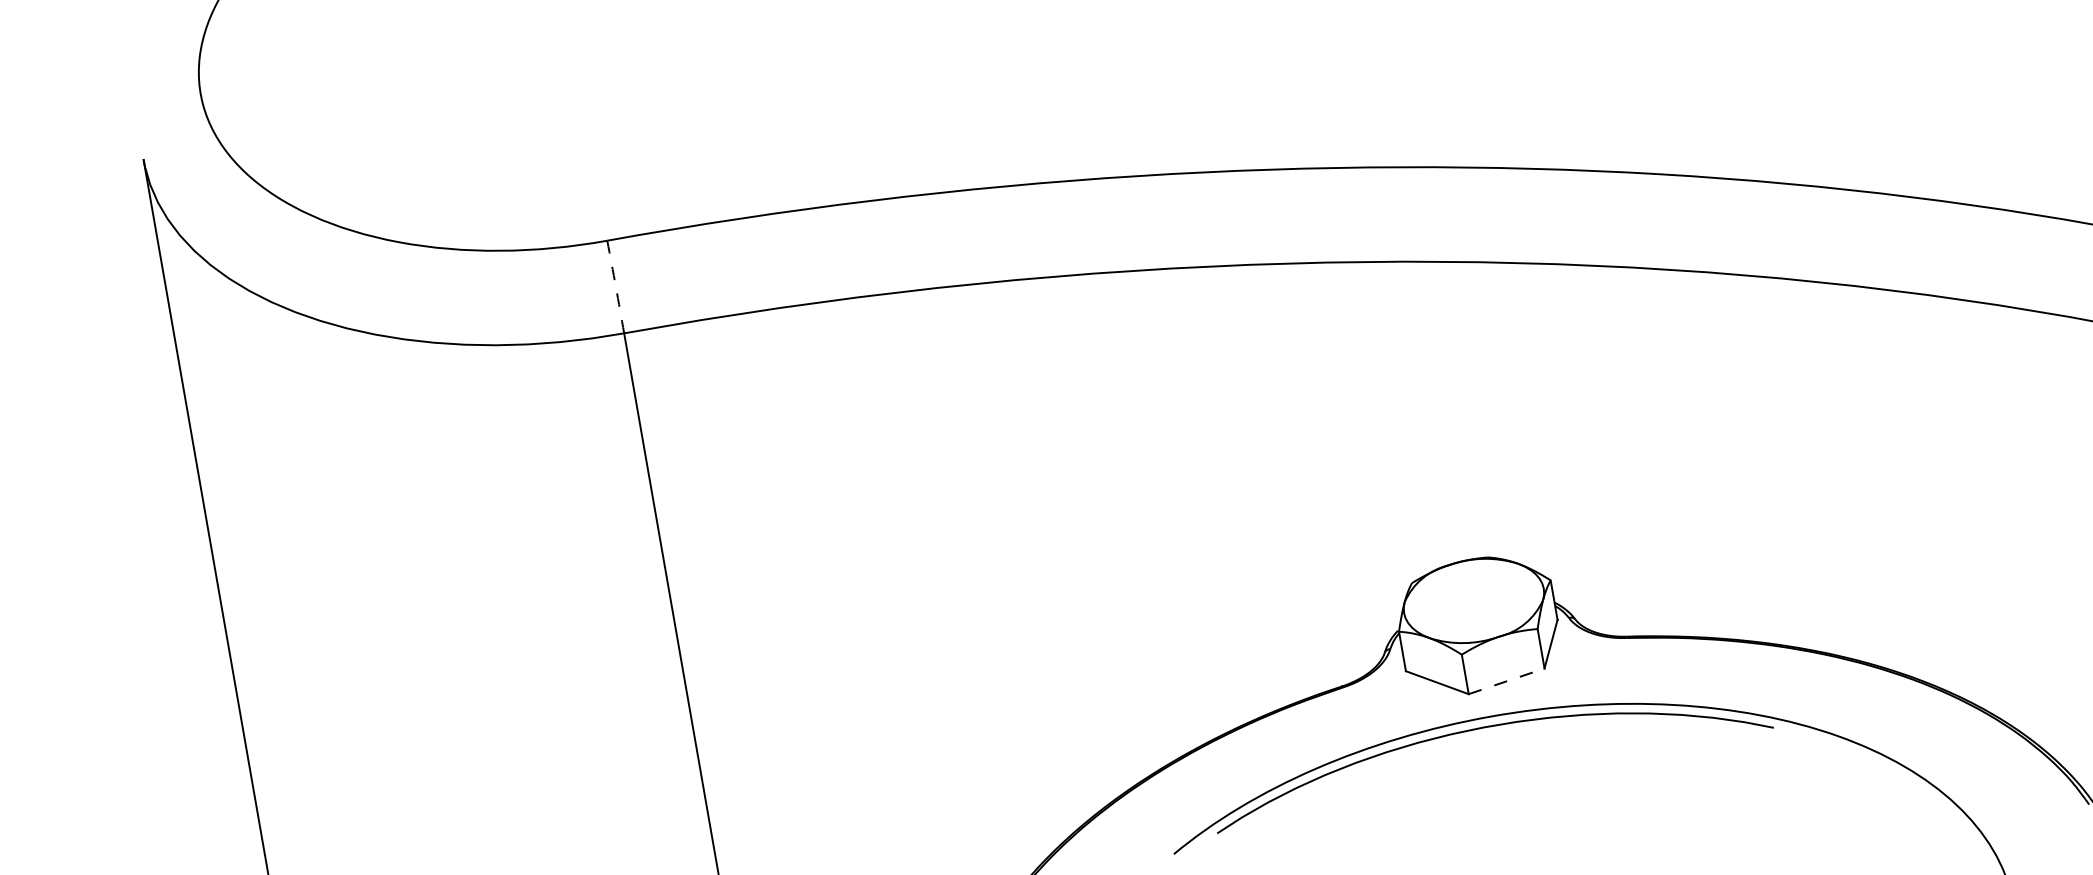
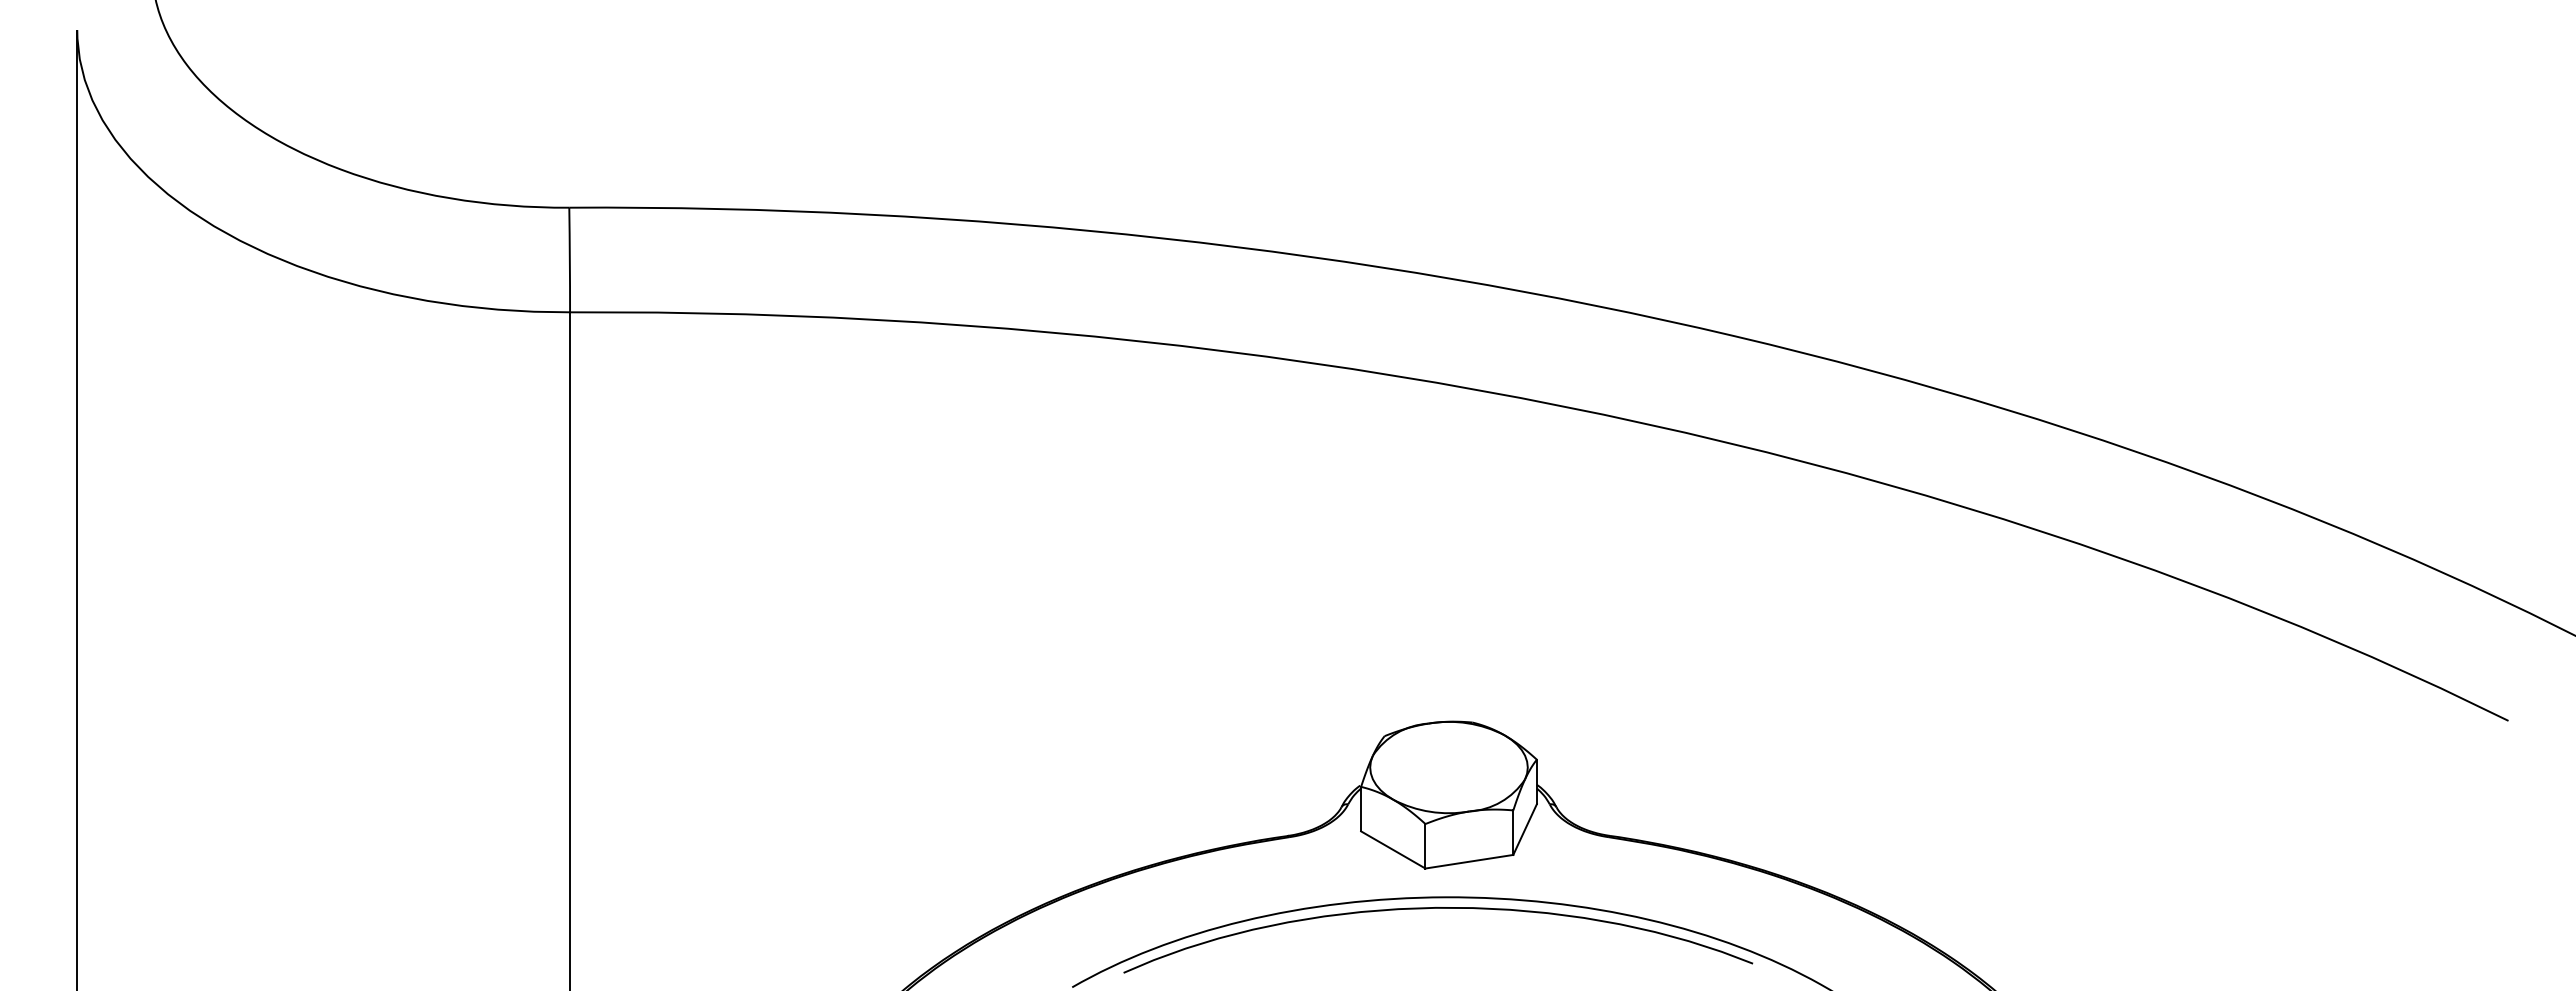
arc: (615, 287) -> (569, 260), dashed -> solid
line: (1506, 681) -> (1469, 861), dashed -> solid

